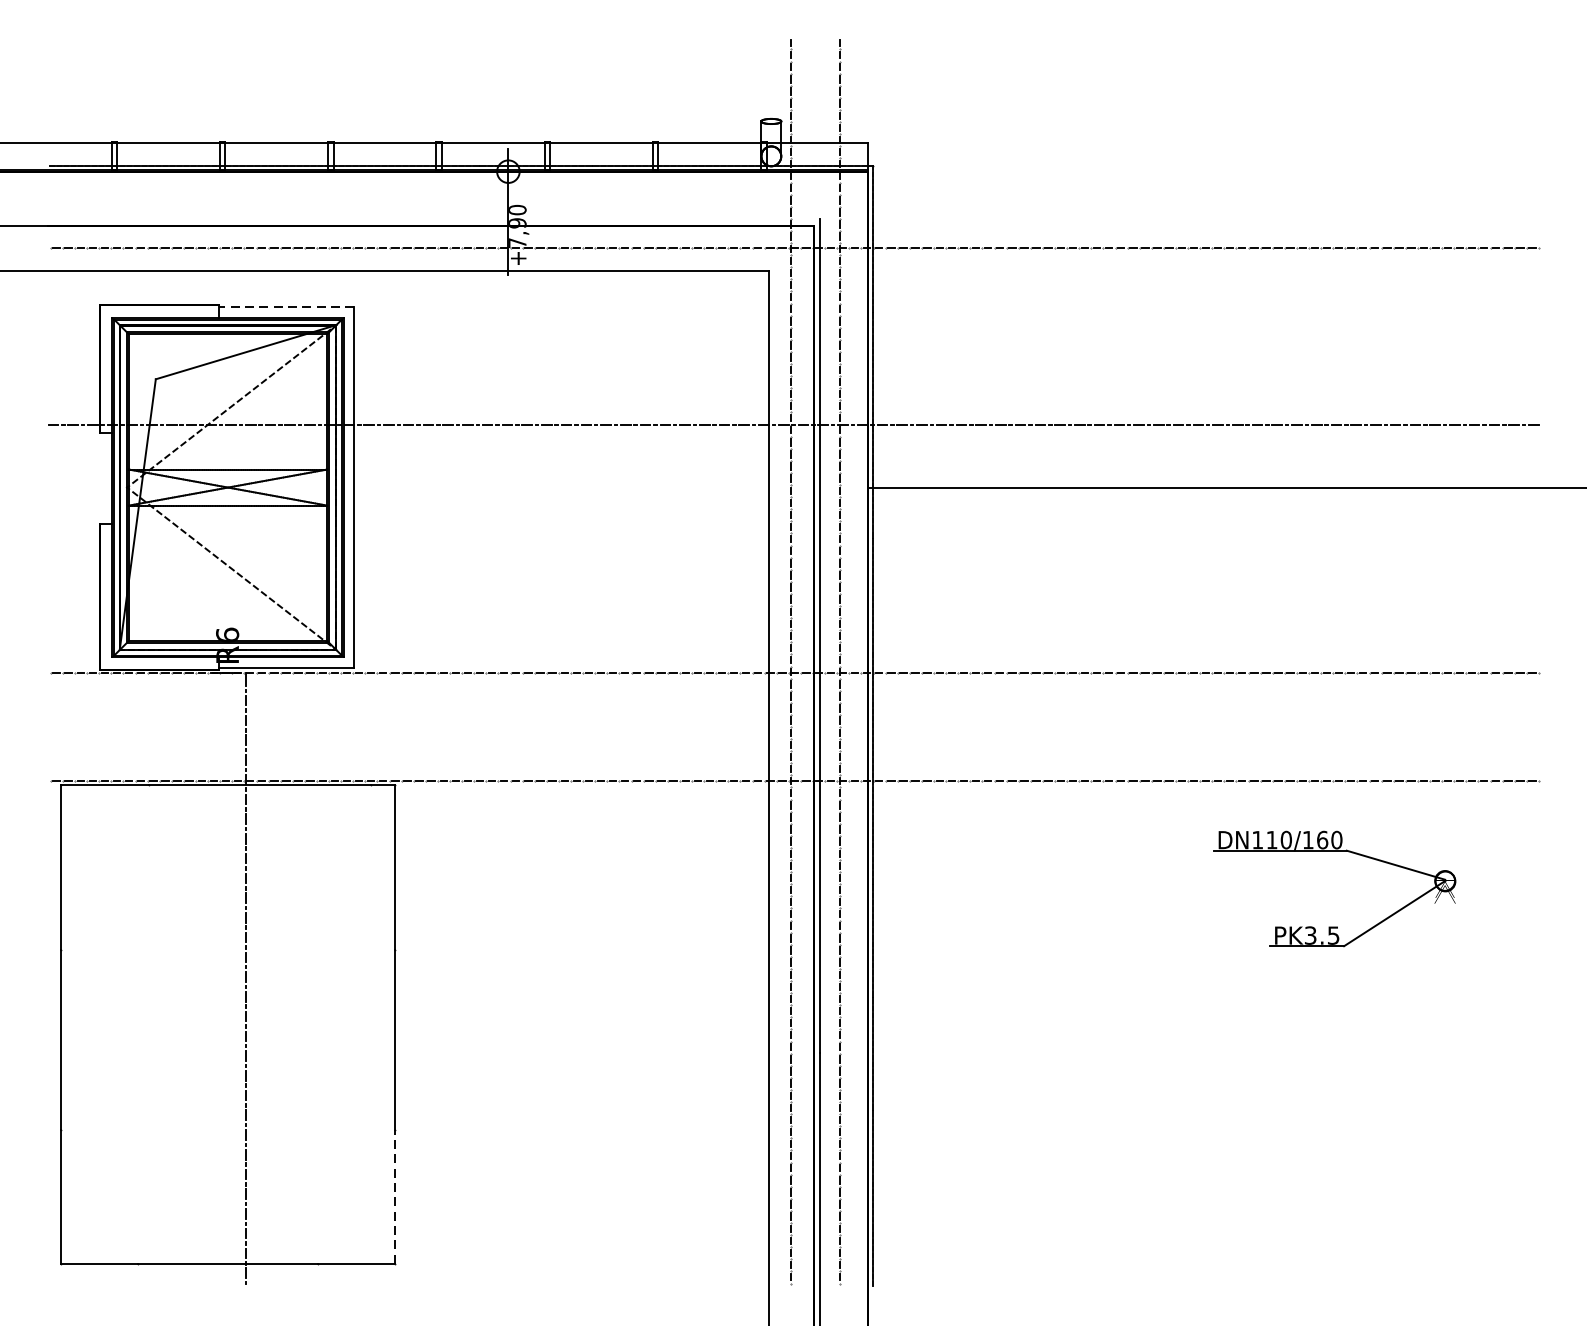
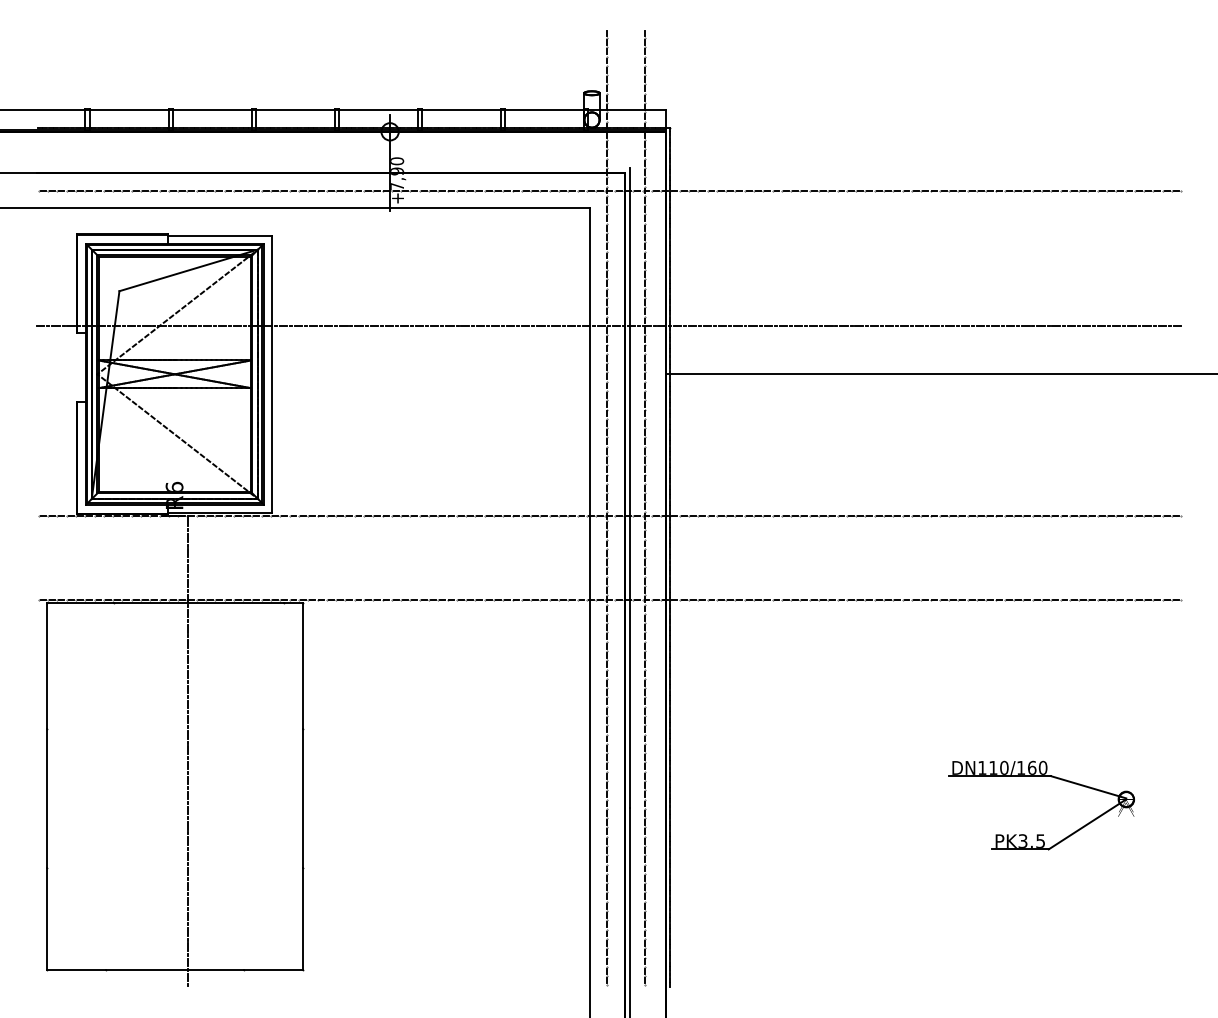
line: (286, 306) -> (219, 235), dashed -> solid
part: (1334, 851) -> (1041, 776), moved
line: (395, 1196) -> (303, 918), dashed -> solid

